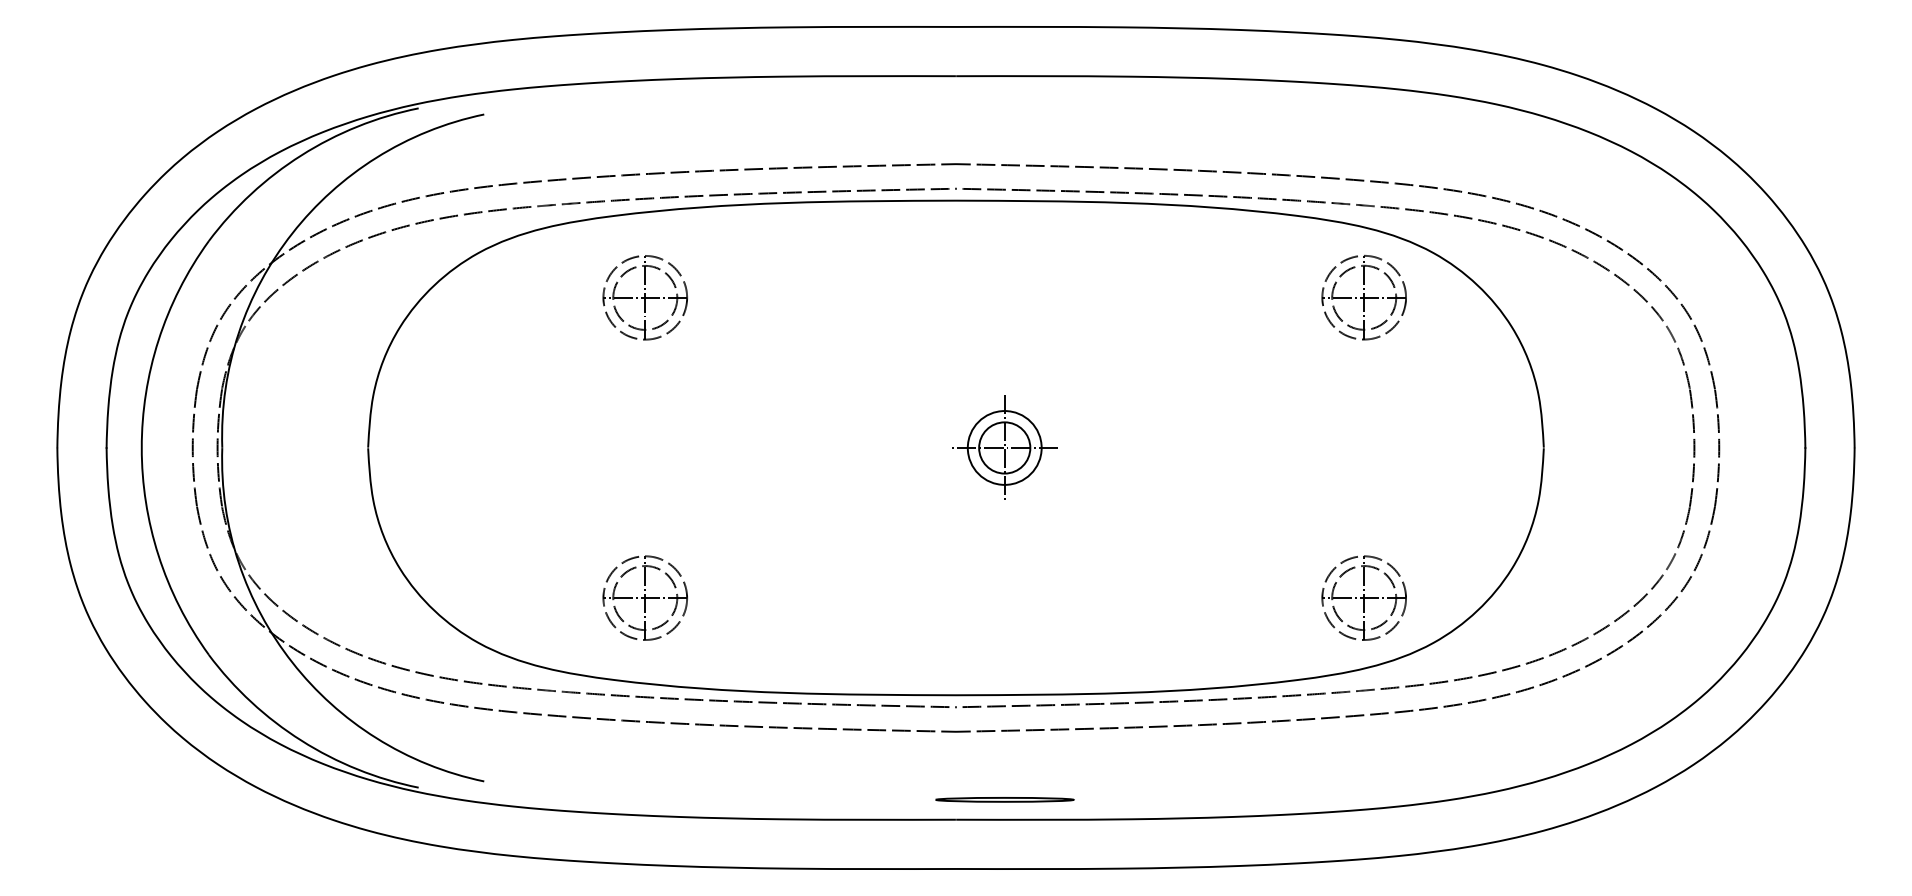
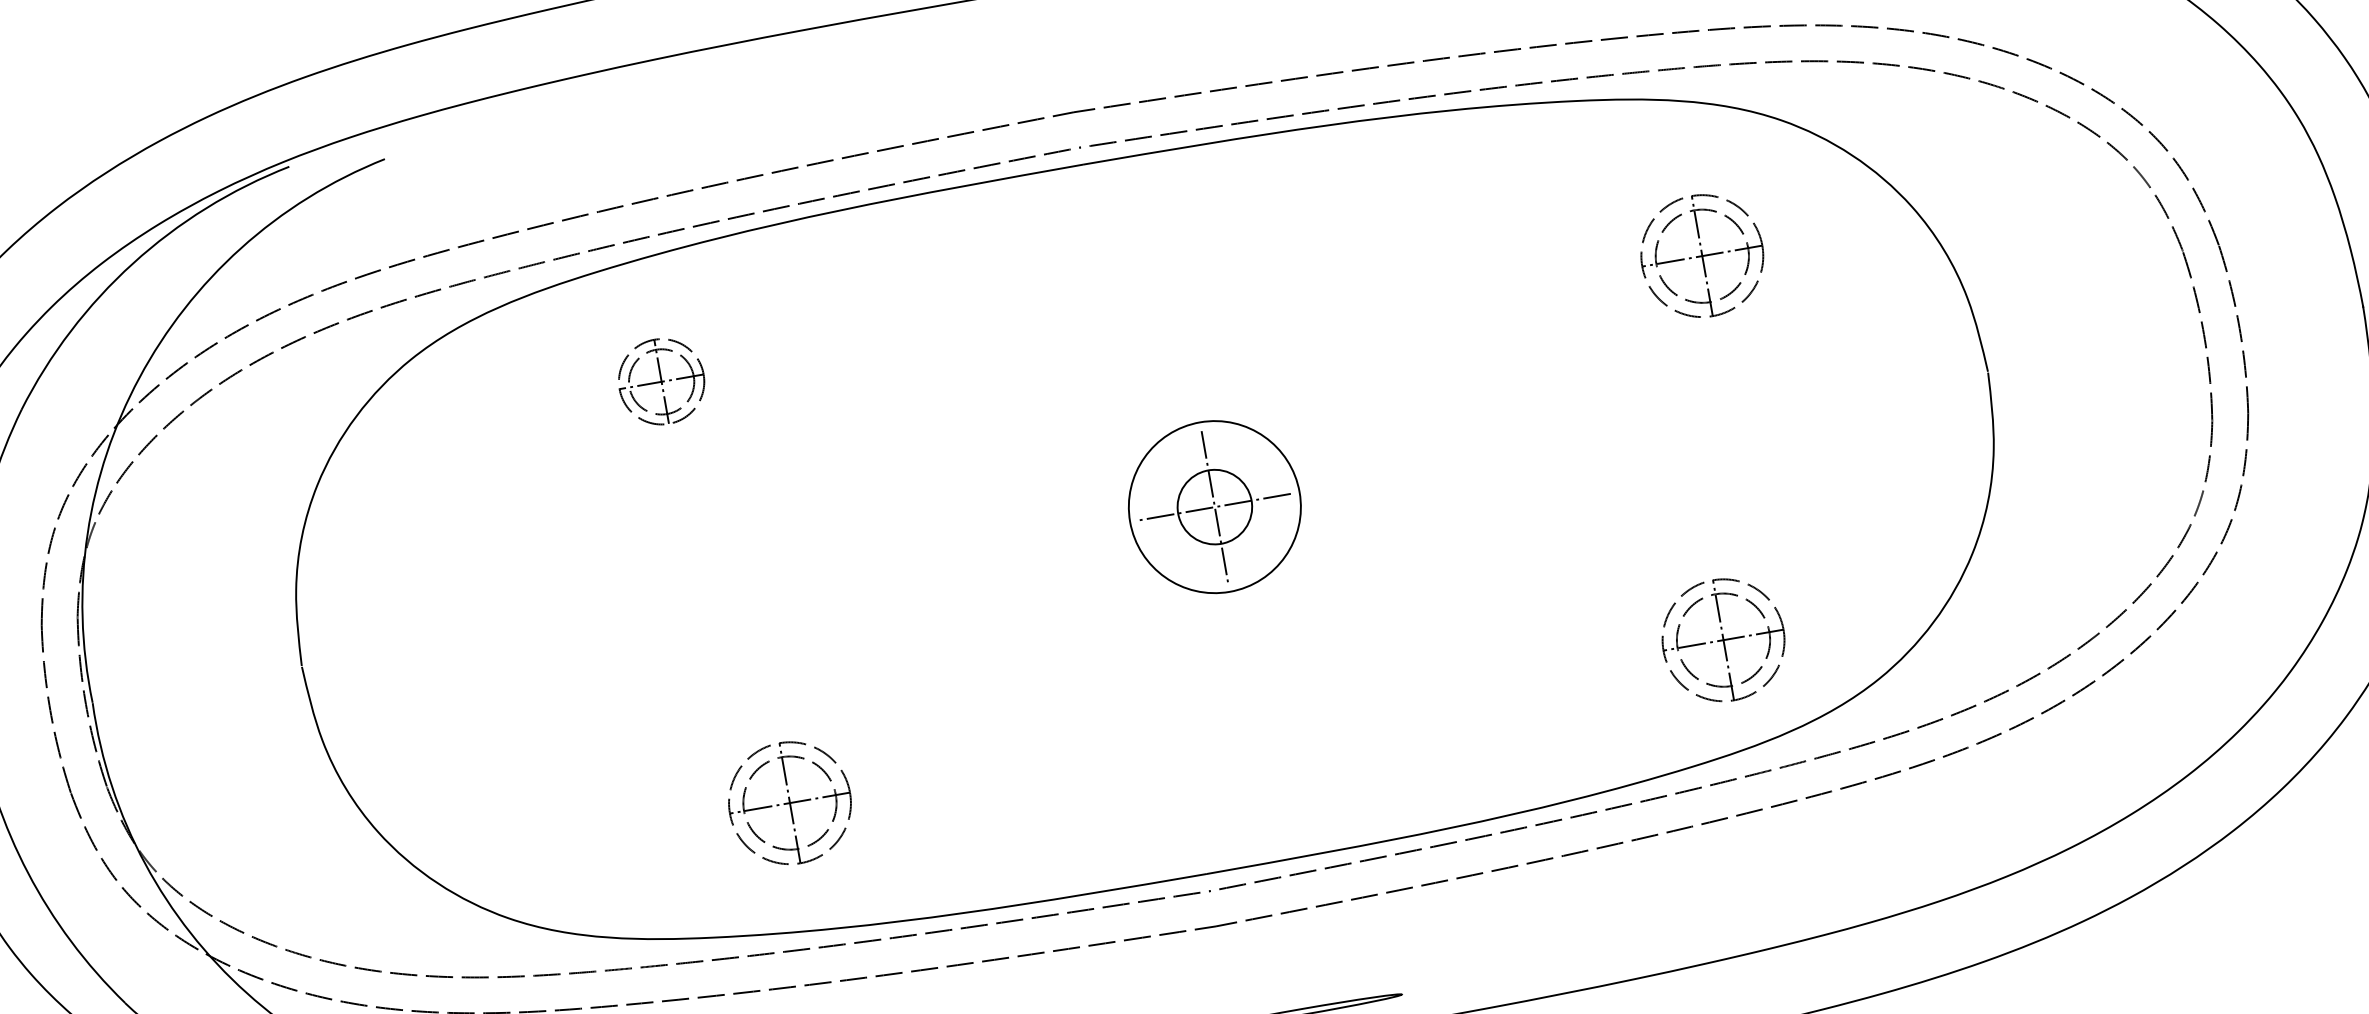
part: (644, 297) -> (660, 381), size x0.7
part: (1363, 297) -> (1701, 256), moved
circle: (1004, 447) -> (1214, 506), size x1.6
part: (644, 597) -> (788, 802), moved
part: (1363, 597) -> (1722, 639), moved

